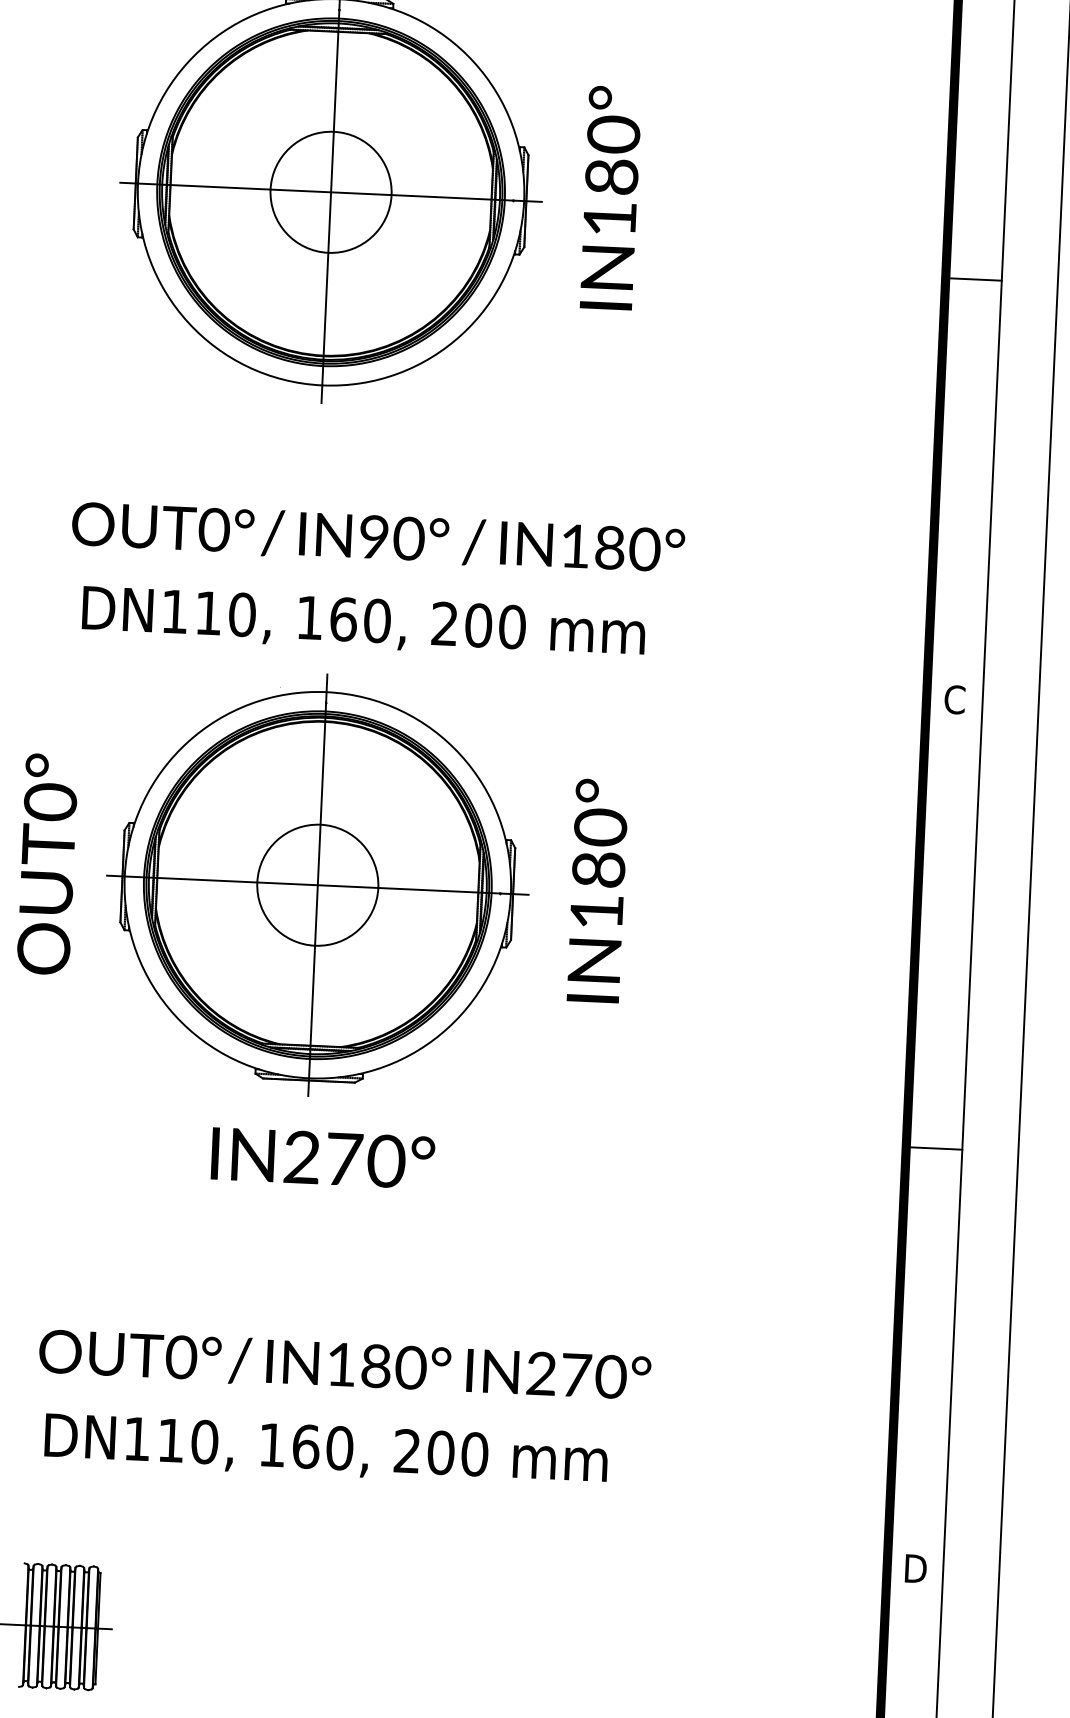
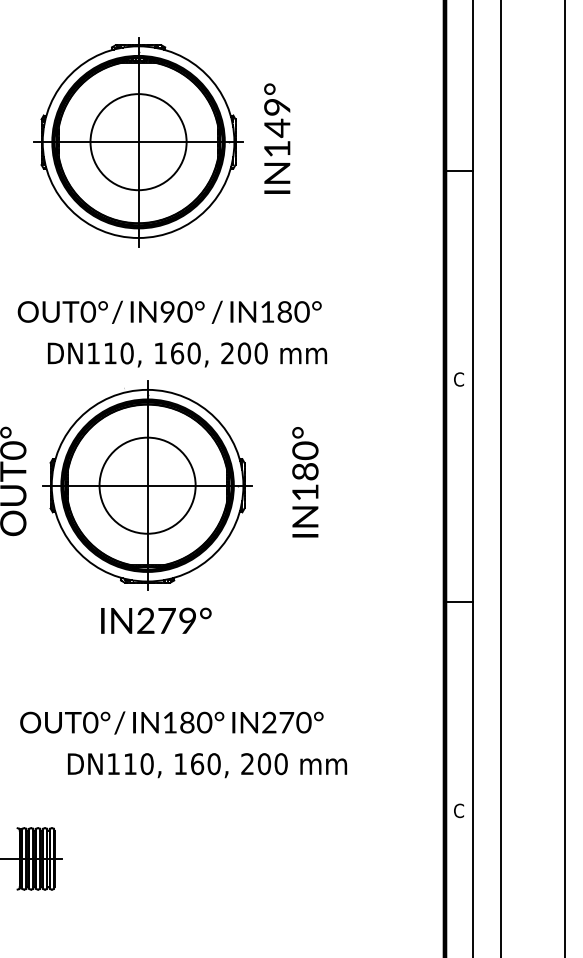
text: (613, 155) -> (277, 117), IN180° -> IN149°
circle: (330, 192) -> (138, 142), size x1.6
text: (363, 622) -> (187, 354), moved
circle: (317, 884) -> (147, 485), size x1.6
text: (597, 891) -> (305, 482), moved
text: (385, 1162) -> (187, 621), IN270° -> IN279°
text: (326, 1450) -> (207, 765), moved
text: (916, 1568) -> (459, 810), D -> C

